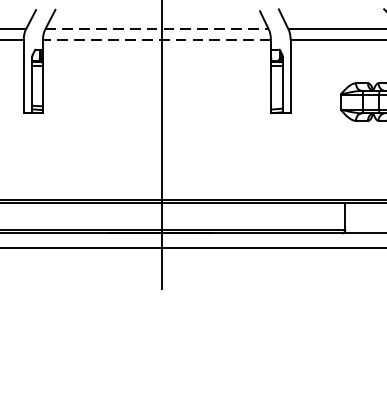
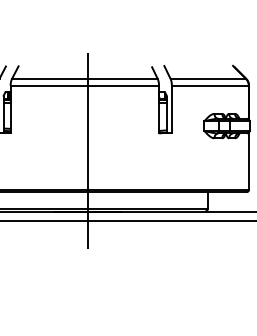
line: (156, 28) -> (84, 78), dashed -> solid
line: (156, 39) -> (84, 85), dashed -> solid

